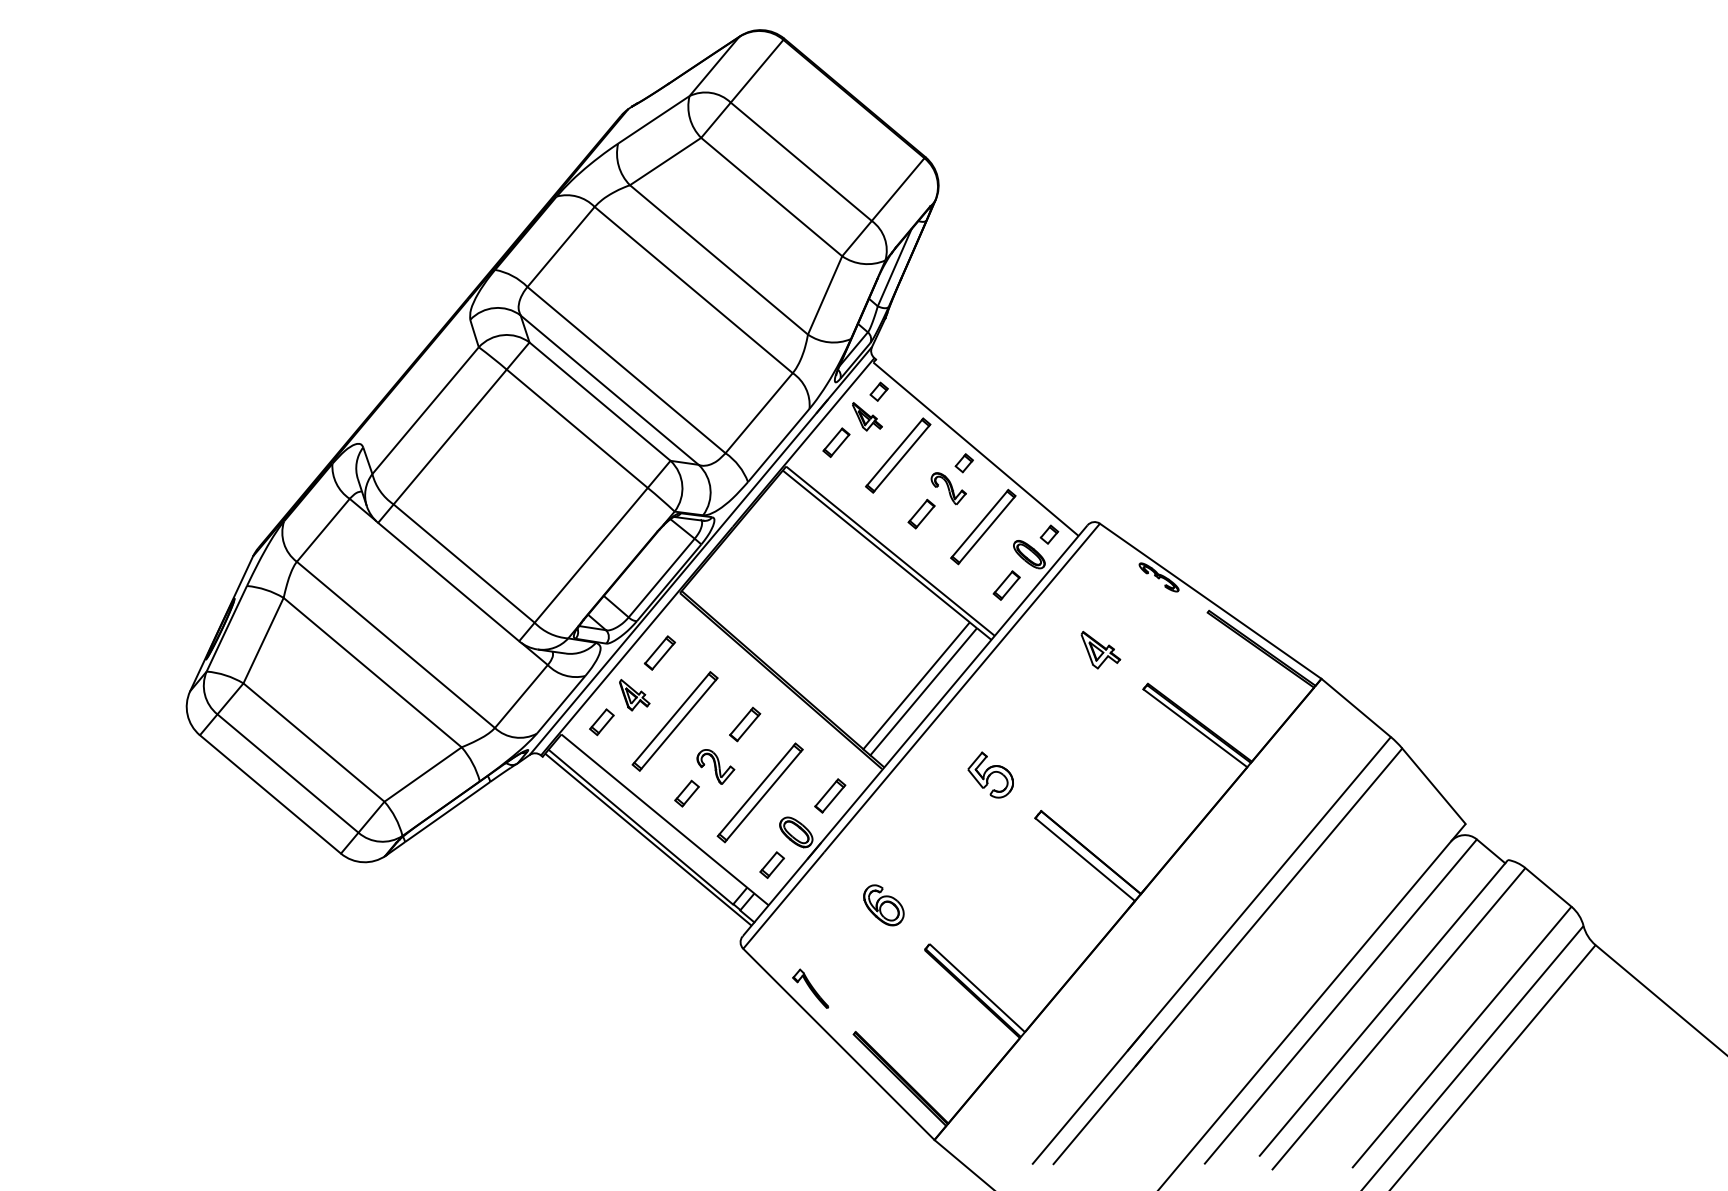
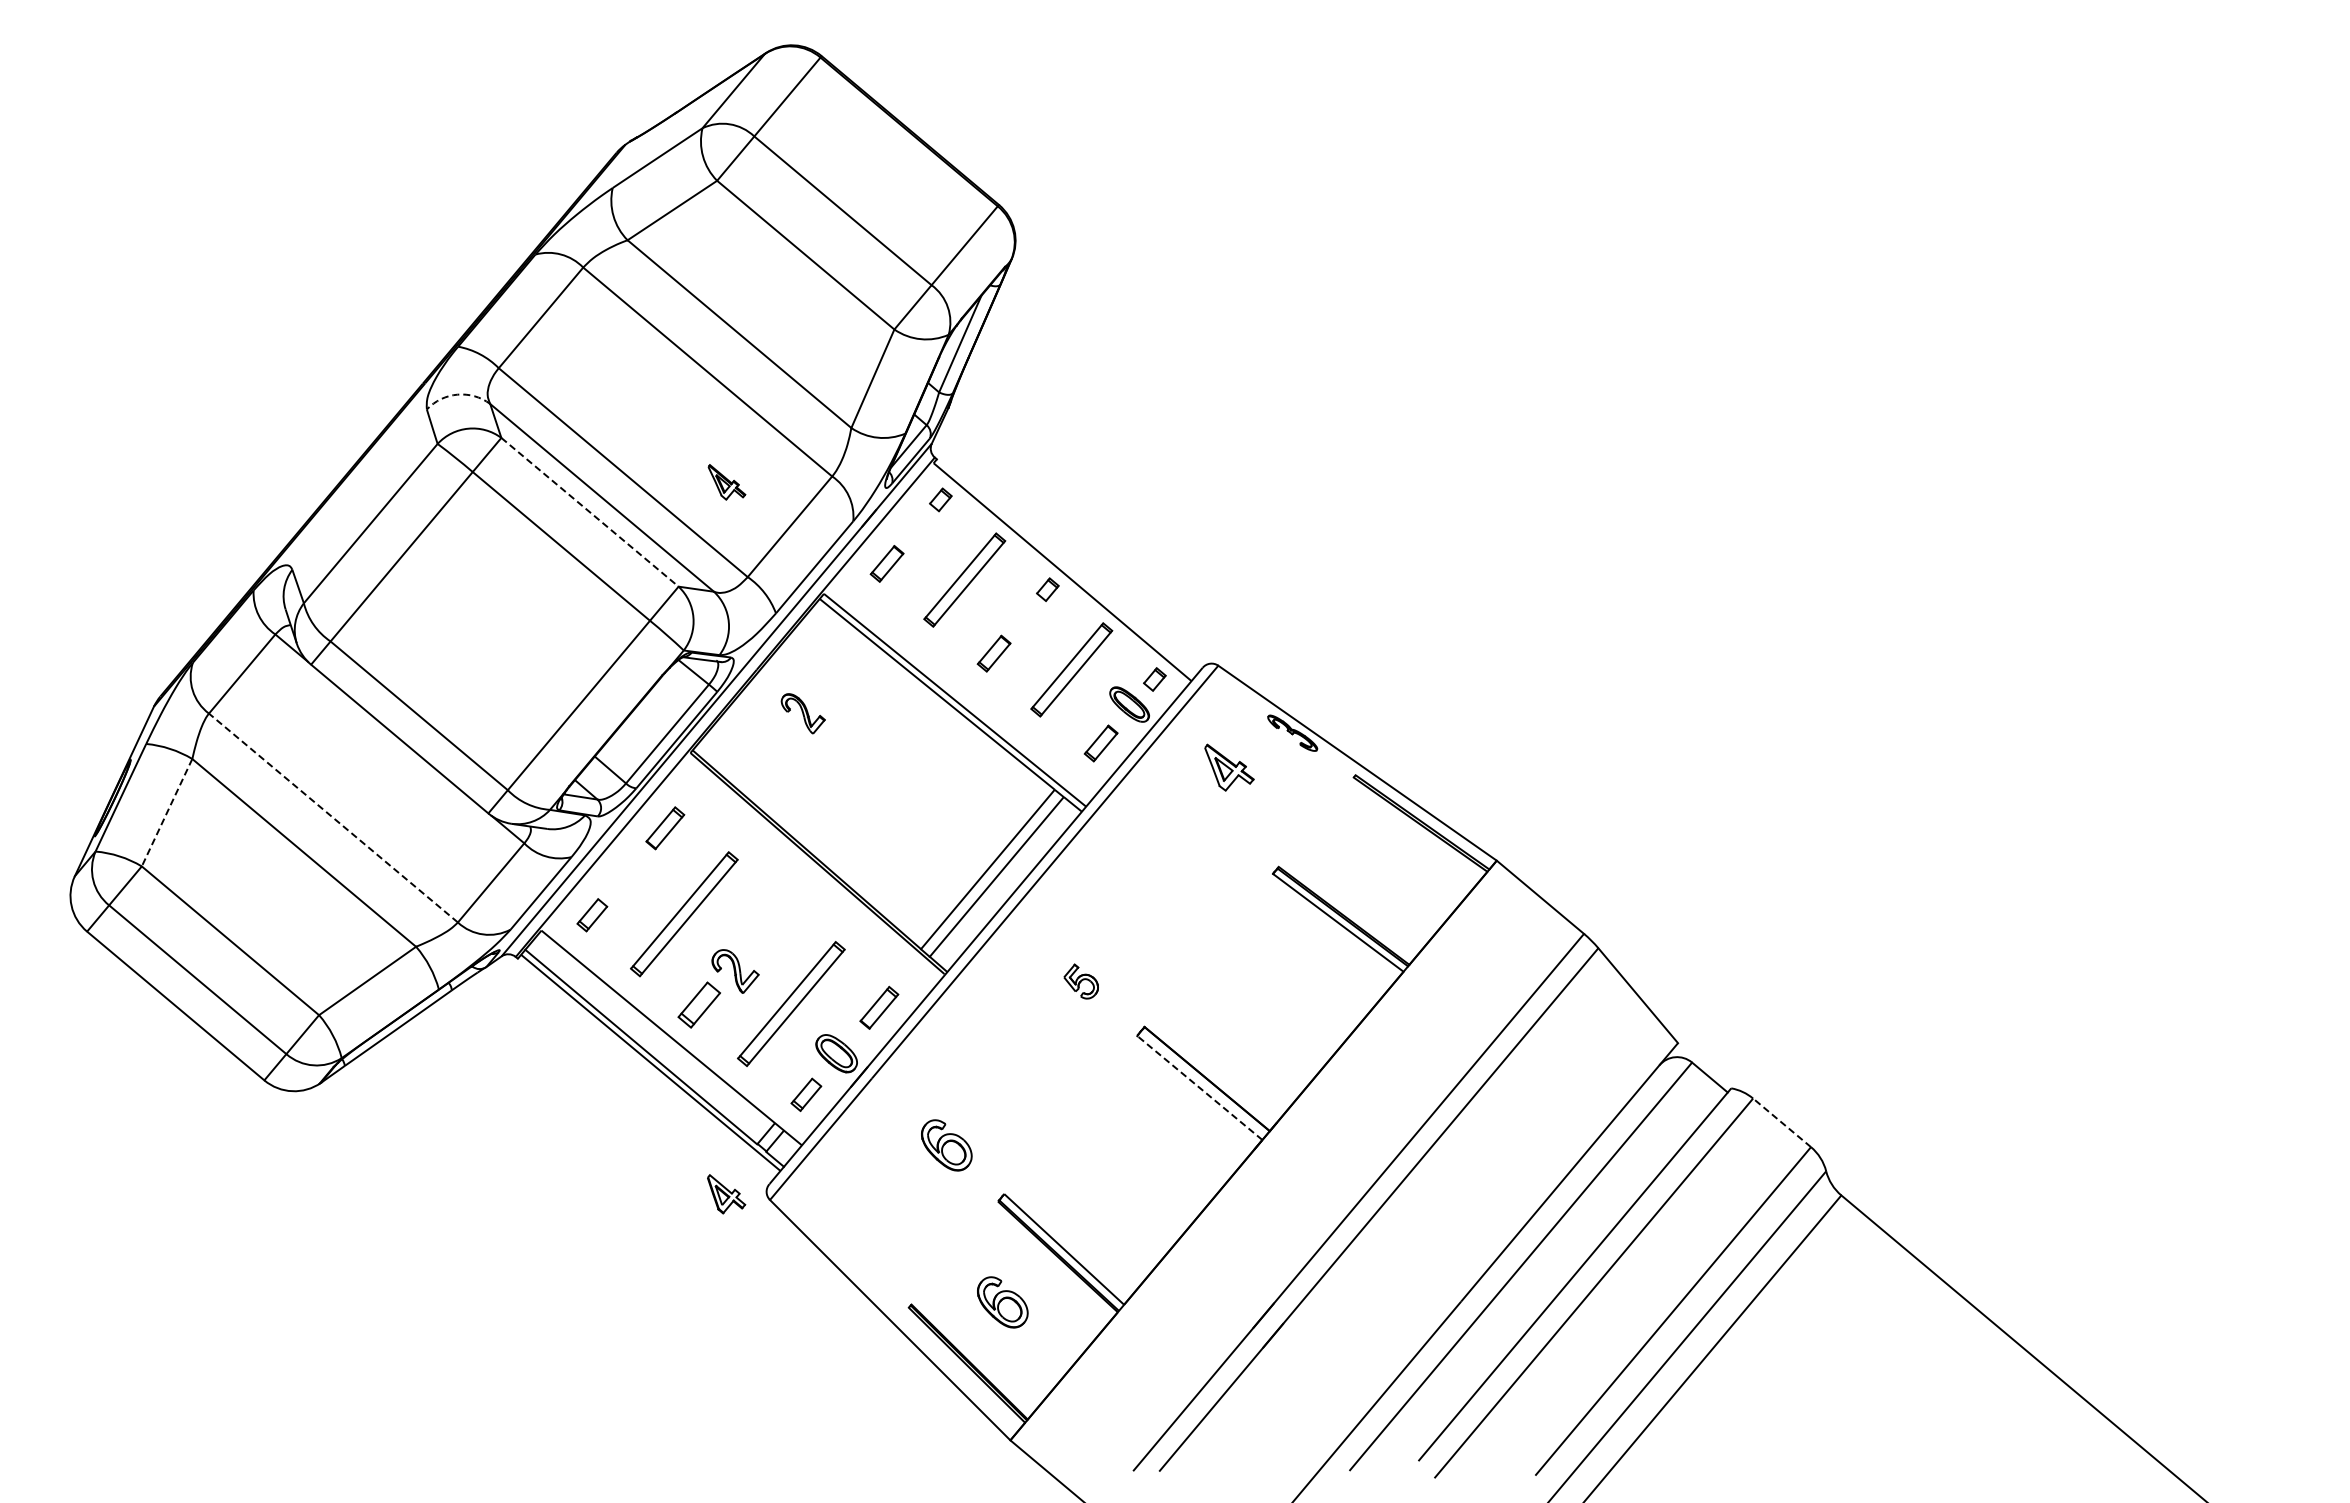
arc: (494, 307) -> (457, 394), solid -> dashed
line: (600, 401) -> (590, 512), solid -> dashed
part: (866, 416) -> (726, 482), moved
part: (948, 488) -> (802, 713), moved
line: (263, 641) -> (166, 813), solid -> dashed
line: (395, 644) -> (333, 817), solid -> dashed
part: (1100, 650) -> (1229, 767), moved
part: (634, 695) -> (726, 1194), moved
part: (745, 724) -> (772, 917), removed
part: (991, 774) -> (1081, 981), size x0.6
part: (687, 793) -> (699, 1004), size x1.4
line: (1084, 859) -> (1199, 1087), solid -> dashed
line: (1548, 887) -> (1782, 1122), solid -> dashed
part: (810, 988) -> (854, 1250), removed
part: (928, 1030) -> (1002, 1302), added

